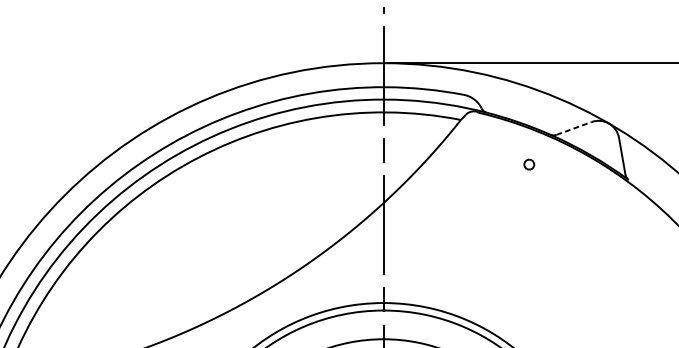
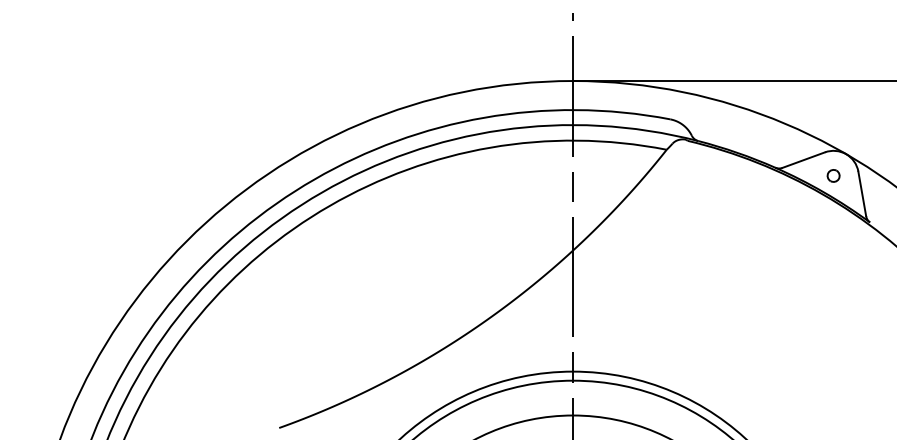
line: (573, 128) -> (803, 160), dashed -> solid
part: (529, 164) -> (833, 175), moved

